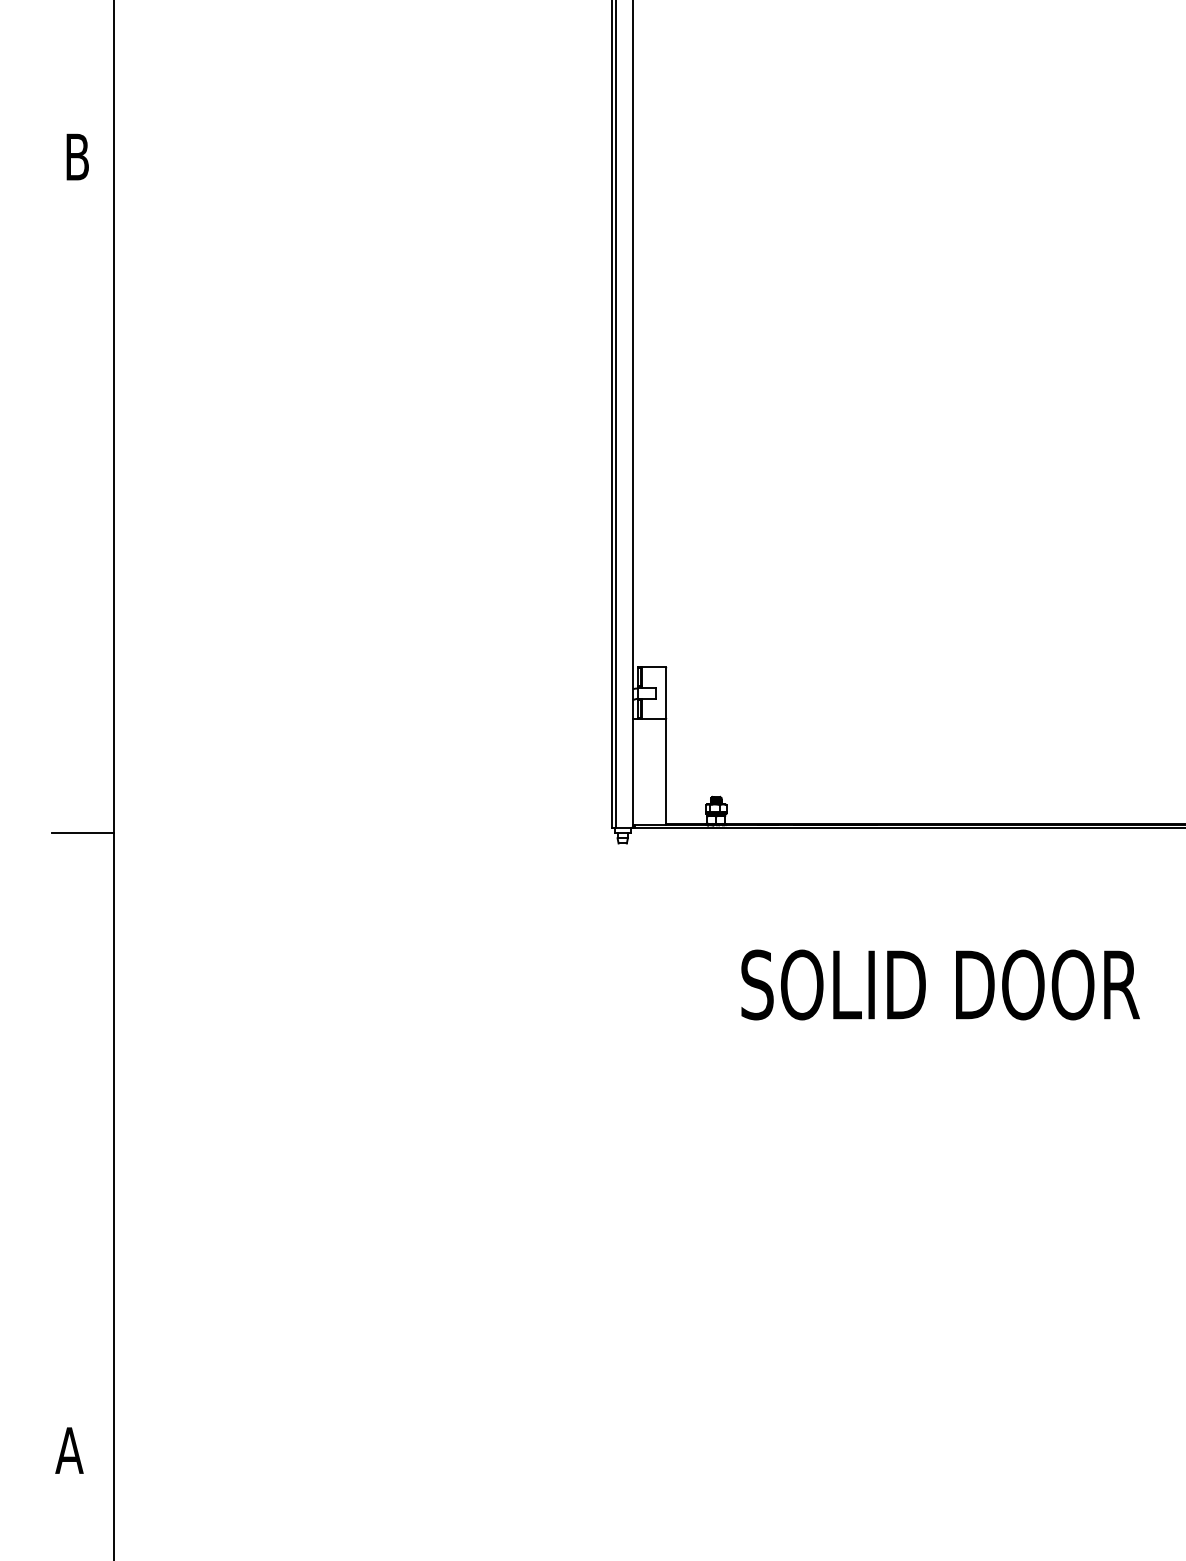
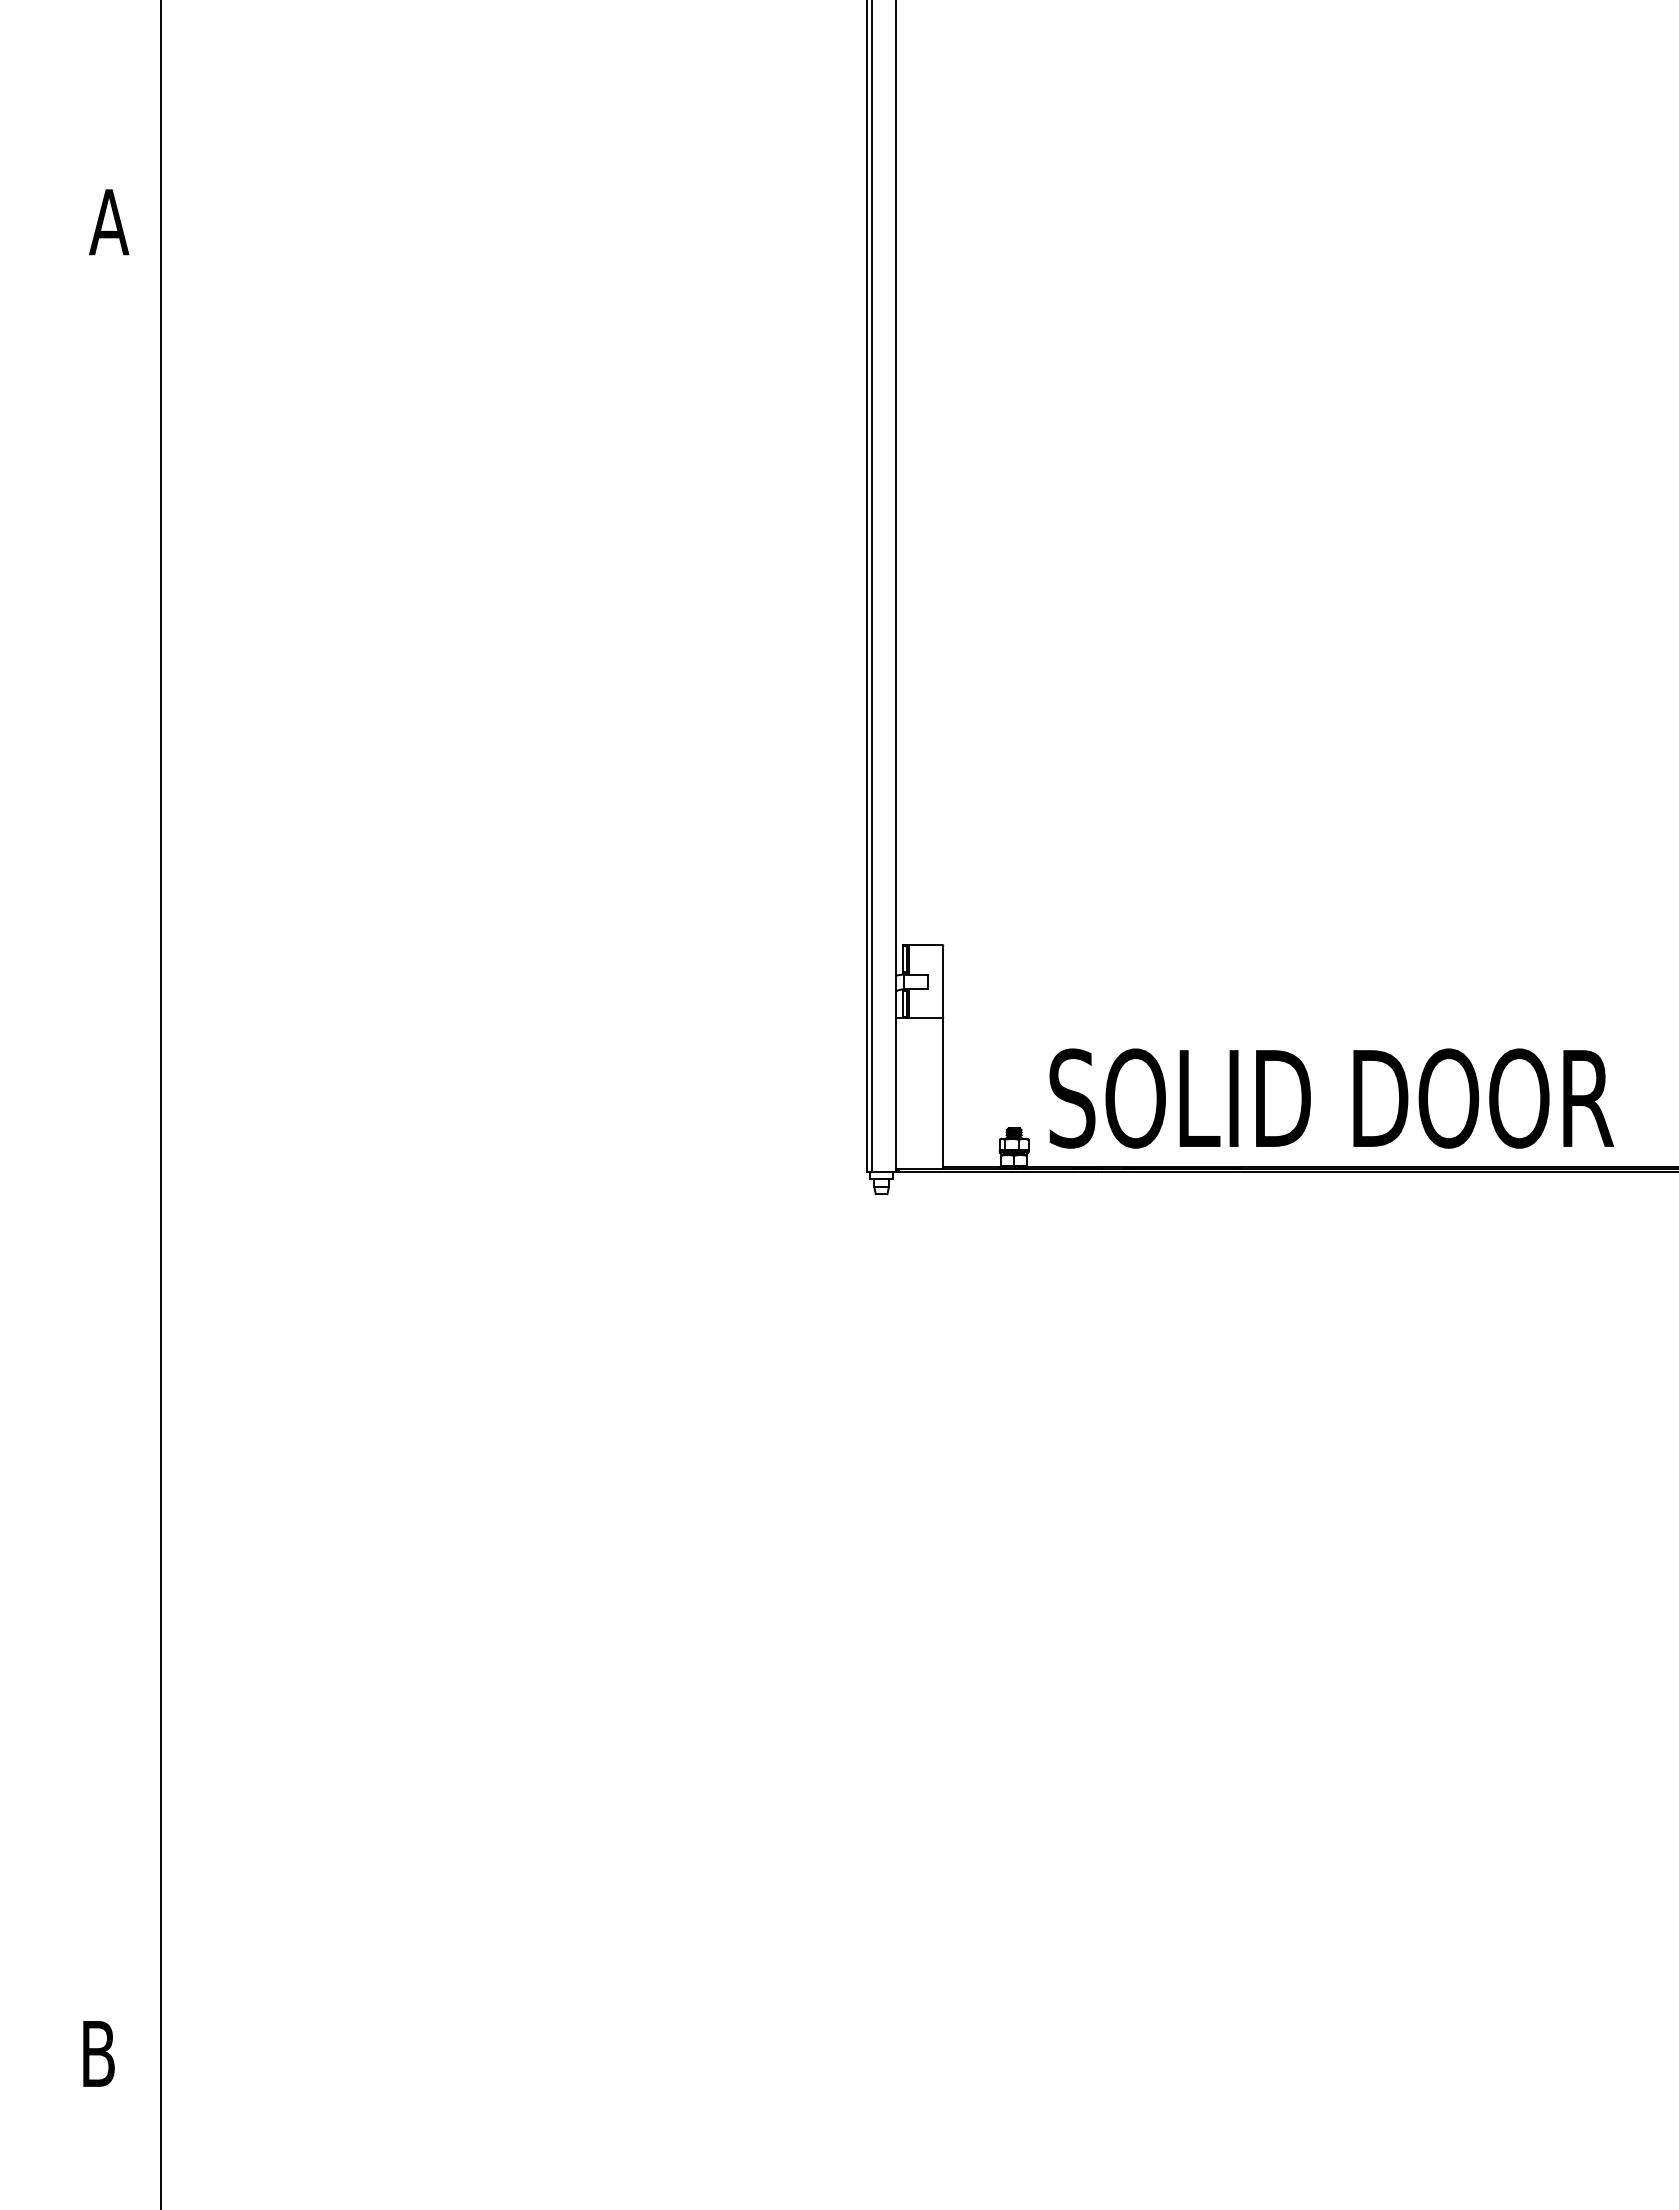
text: (77, 157) -> (109, 222), B -> A
line: (82, 833) -> (116, 1179), removed
text: (940, 984) -> (1331, 1098), moved
text: (69, 1450) -> (98, 2053), A -> B

